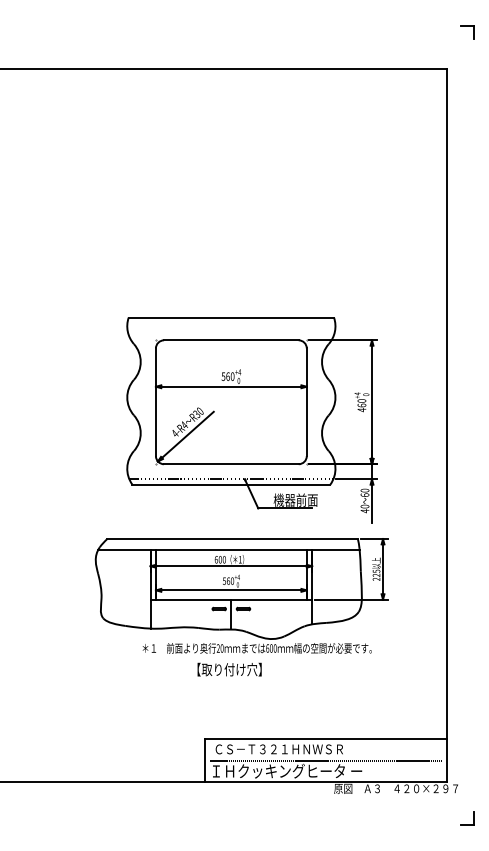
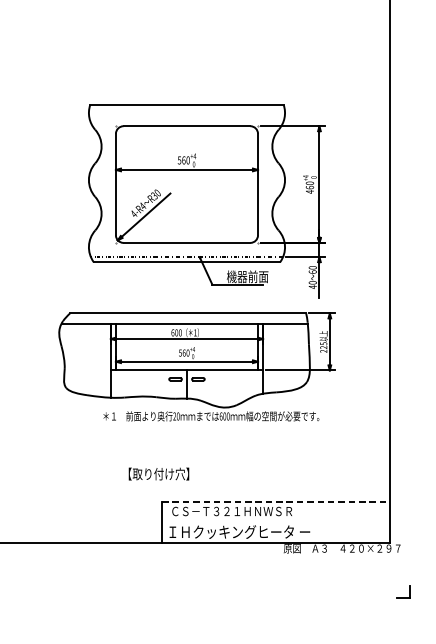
text: (229, 669) -> (158, 473), moved
line: (326, 739) -> (276, 502), solid -> dashed
line: (325, 760) -> (275, 521), removed
part: (467, 818) -> (403, 591), moved

